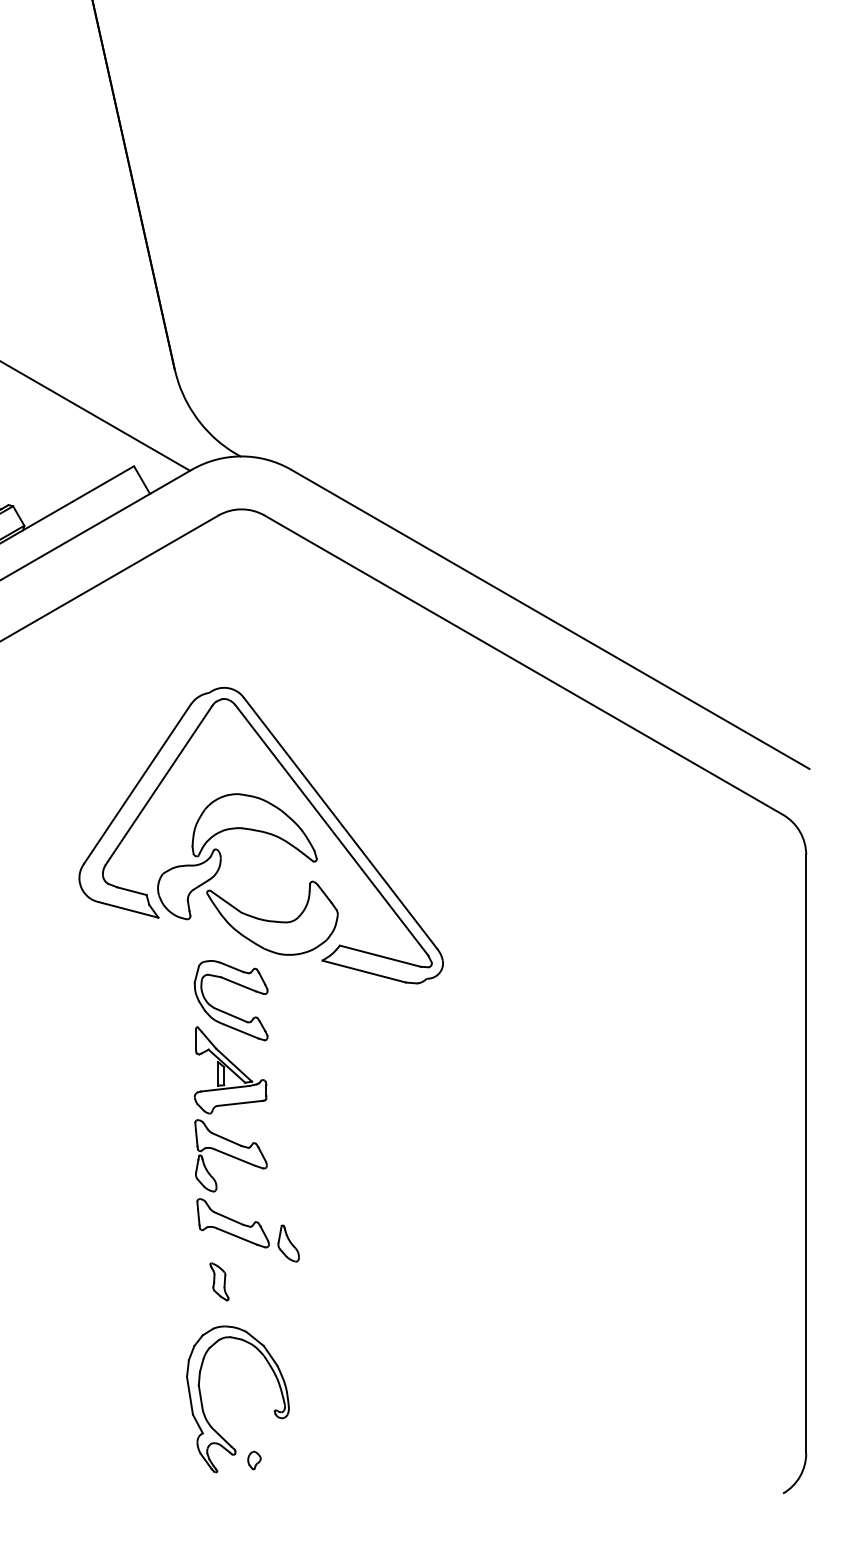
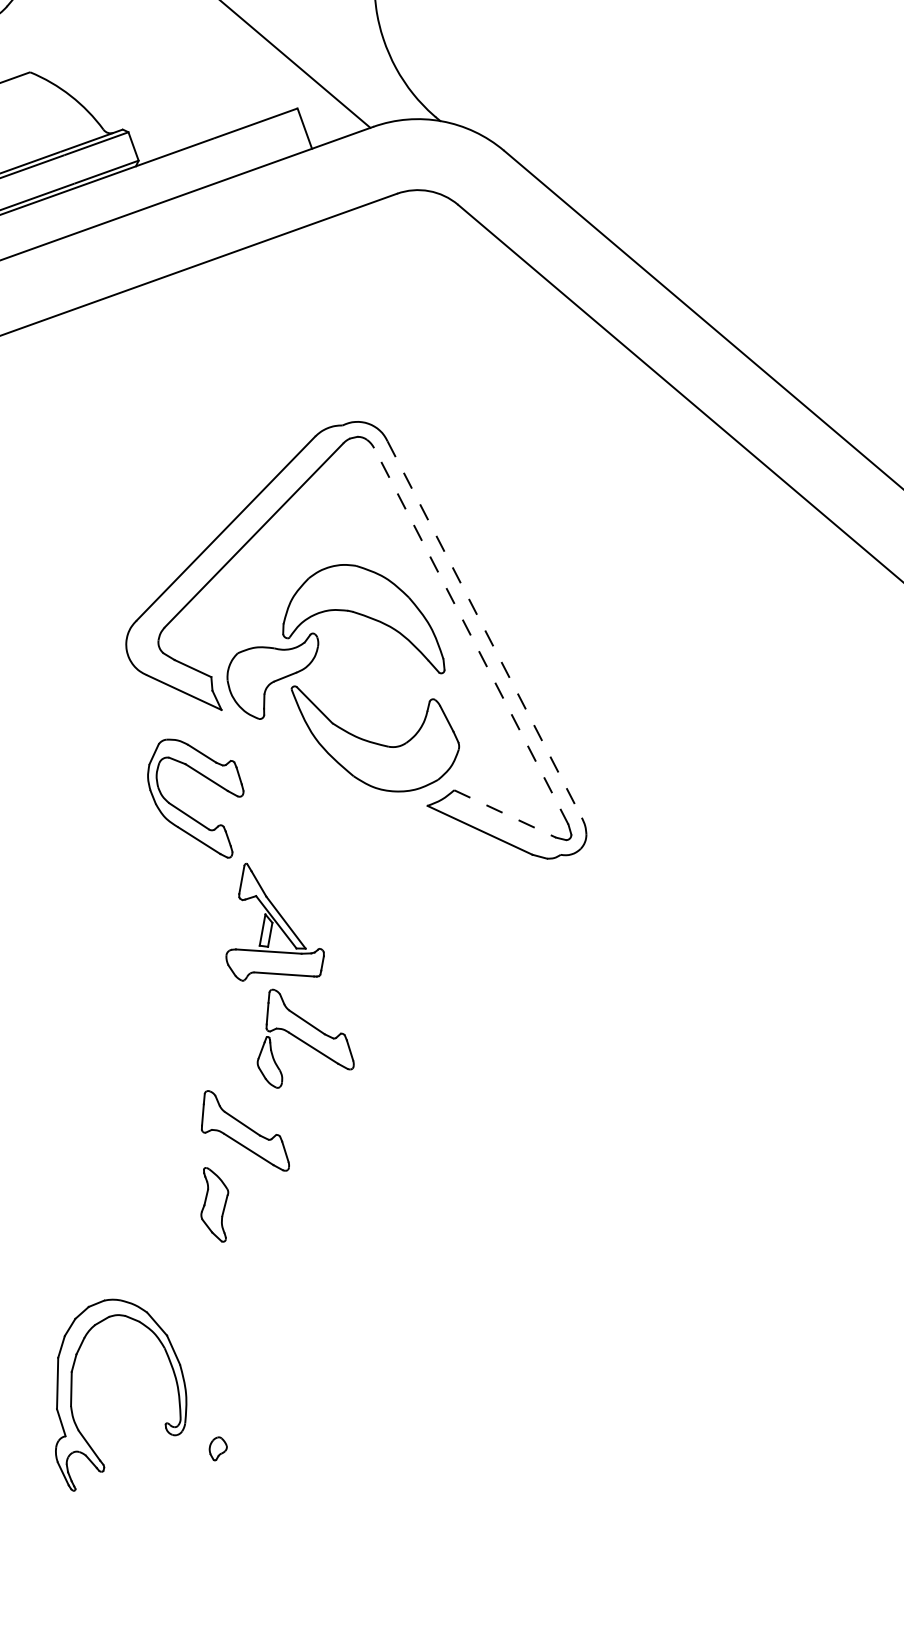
line: (340, 823) -> (484, 629), solid -> dashed
line: (331, 830) -> (470, 636), solid -> dashed
line: (380, 956) -> (505, 814), solid -> dashed
part: (225, 1011) -> (182, 810), moved
part: (230, 1155) -> (308, 1044), moved
part: (288, 1243) -> (315, 1170), removed
part: (219, 1281) -> (214, 1204), size x1.4
part: (203, 1406) -> (72, 1400), moved

